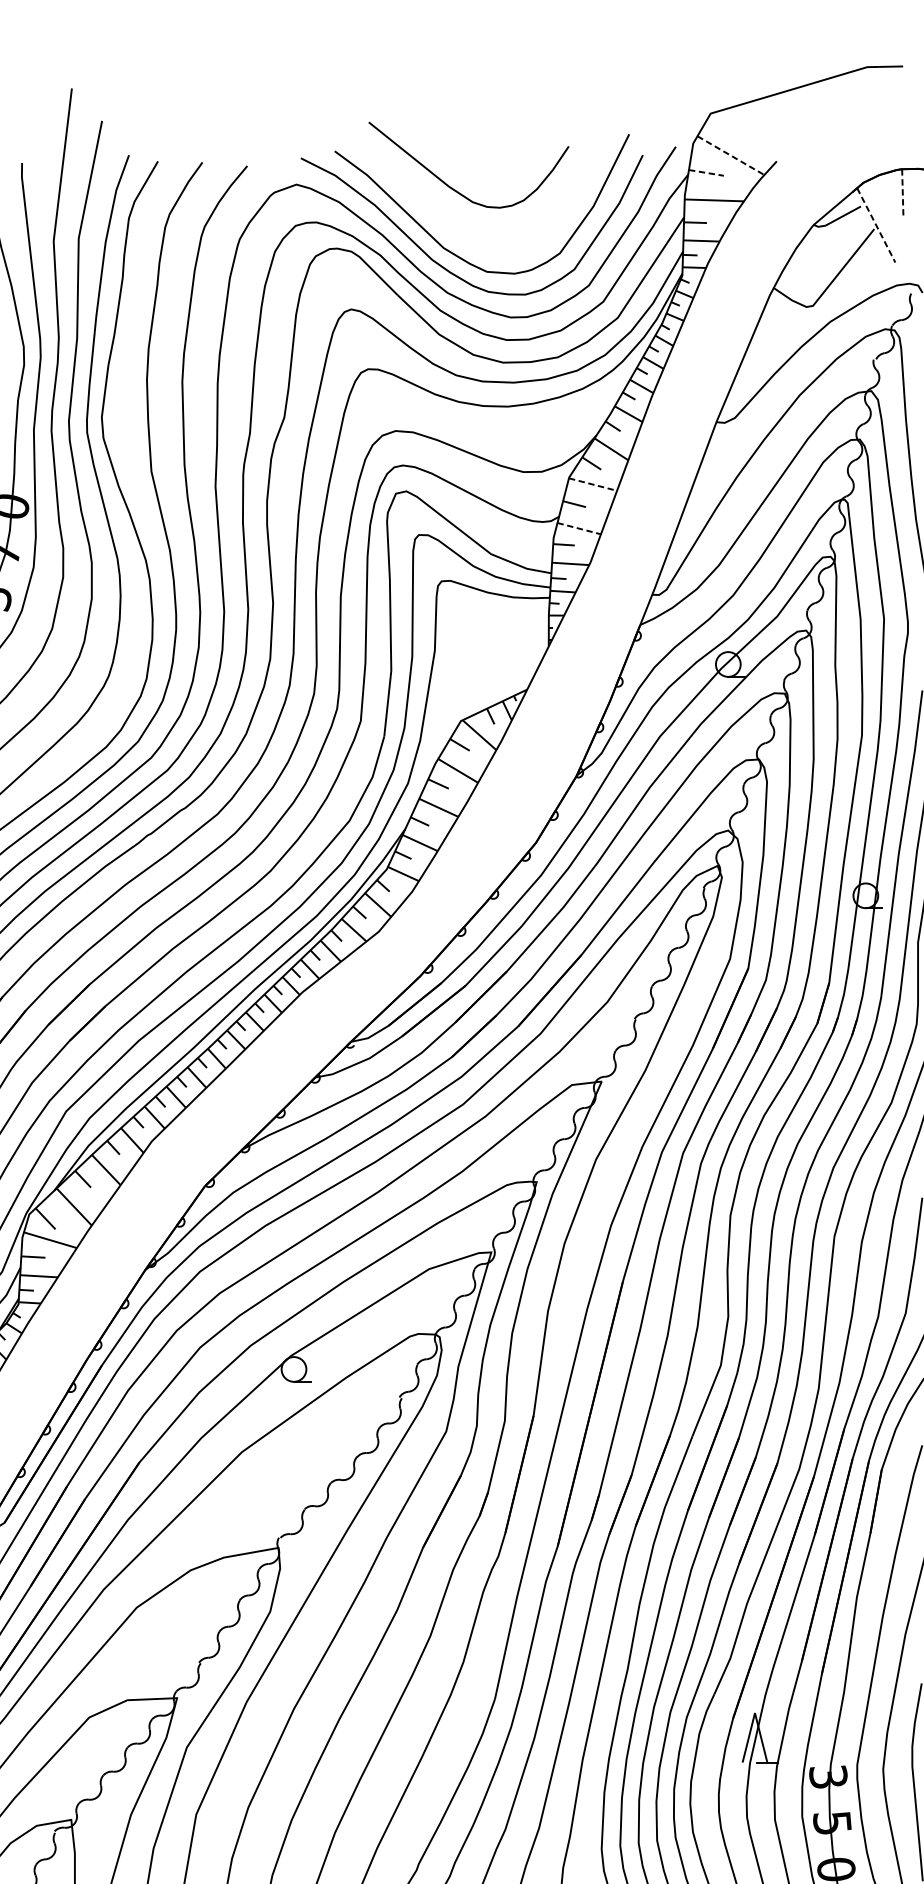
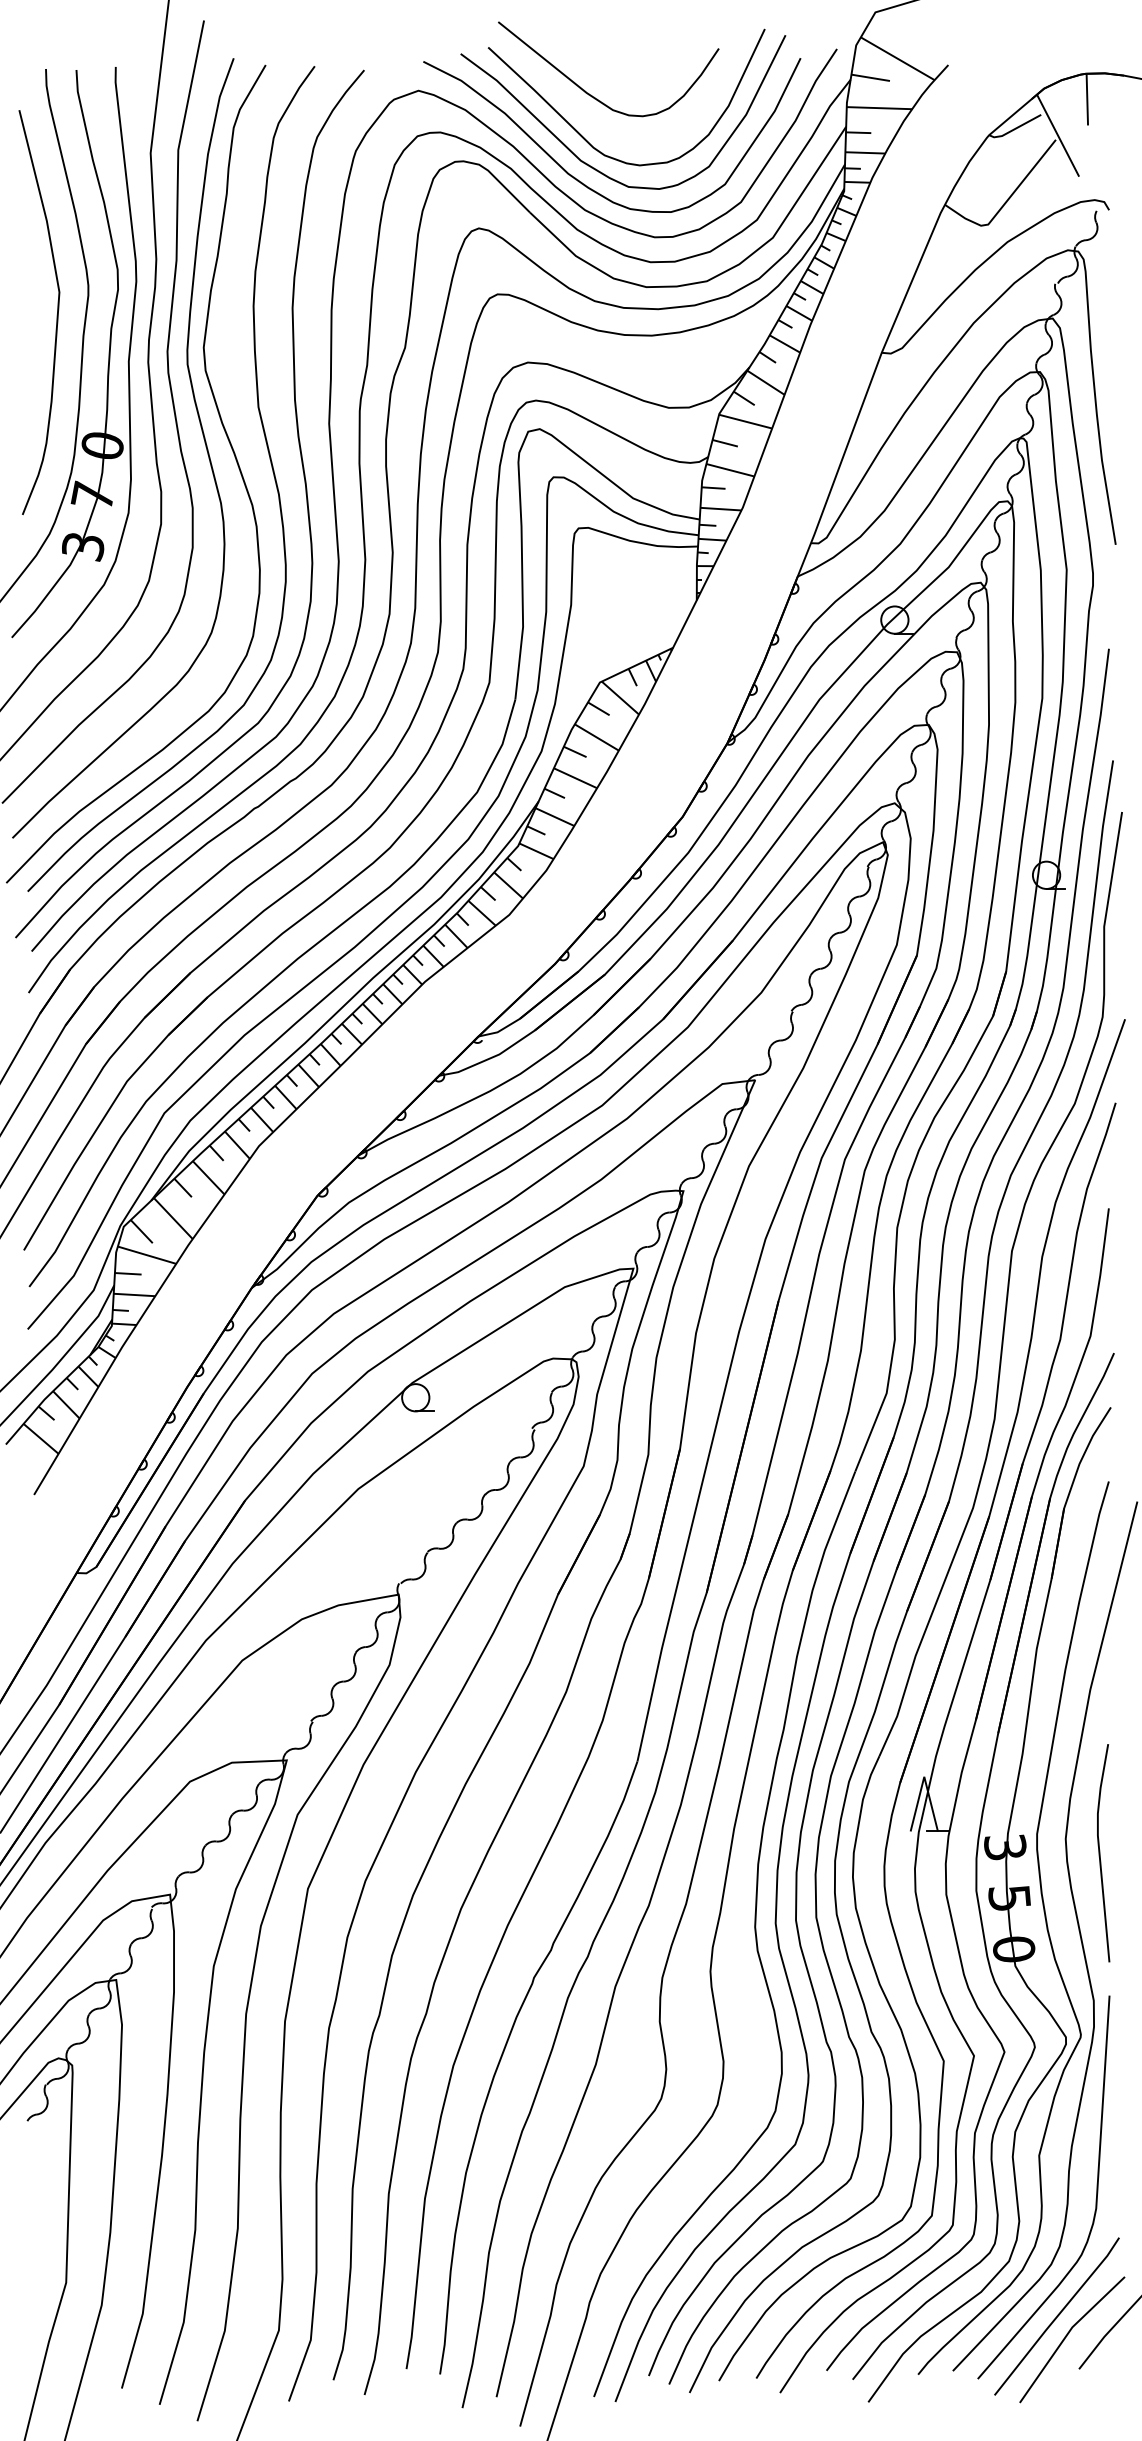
line: (730, 155) -> (897, 58), dashed -> solid
line: (707, 172) -> (871, 77), dashed -> solid
line: (902, 192) -> (1087, 99), dashed -> solid
line: (876, 226) -> (1058, 136), dashed -> solid
curve: (447, 227) -> (585, 138), added
line: (593, 484) -> (746, 421), dashed -> solid
line: (579, 528) -> (730, 470), dashed -> solid

